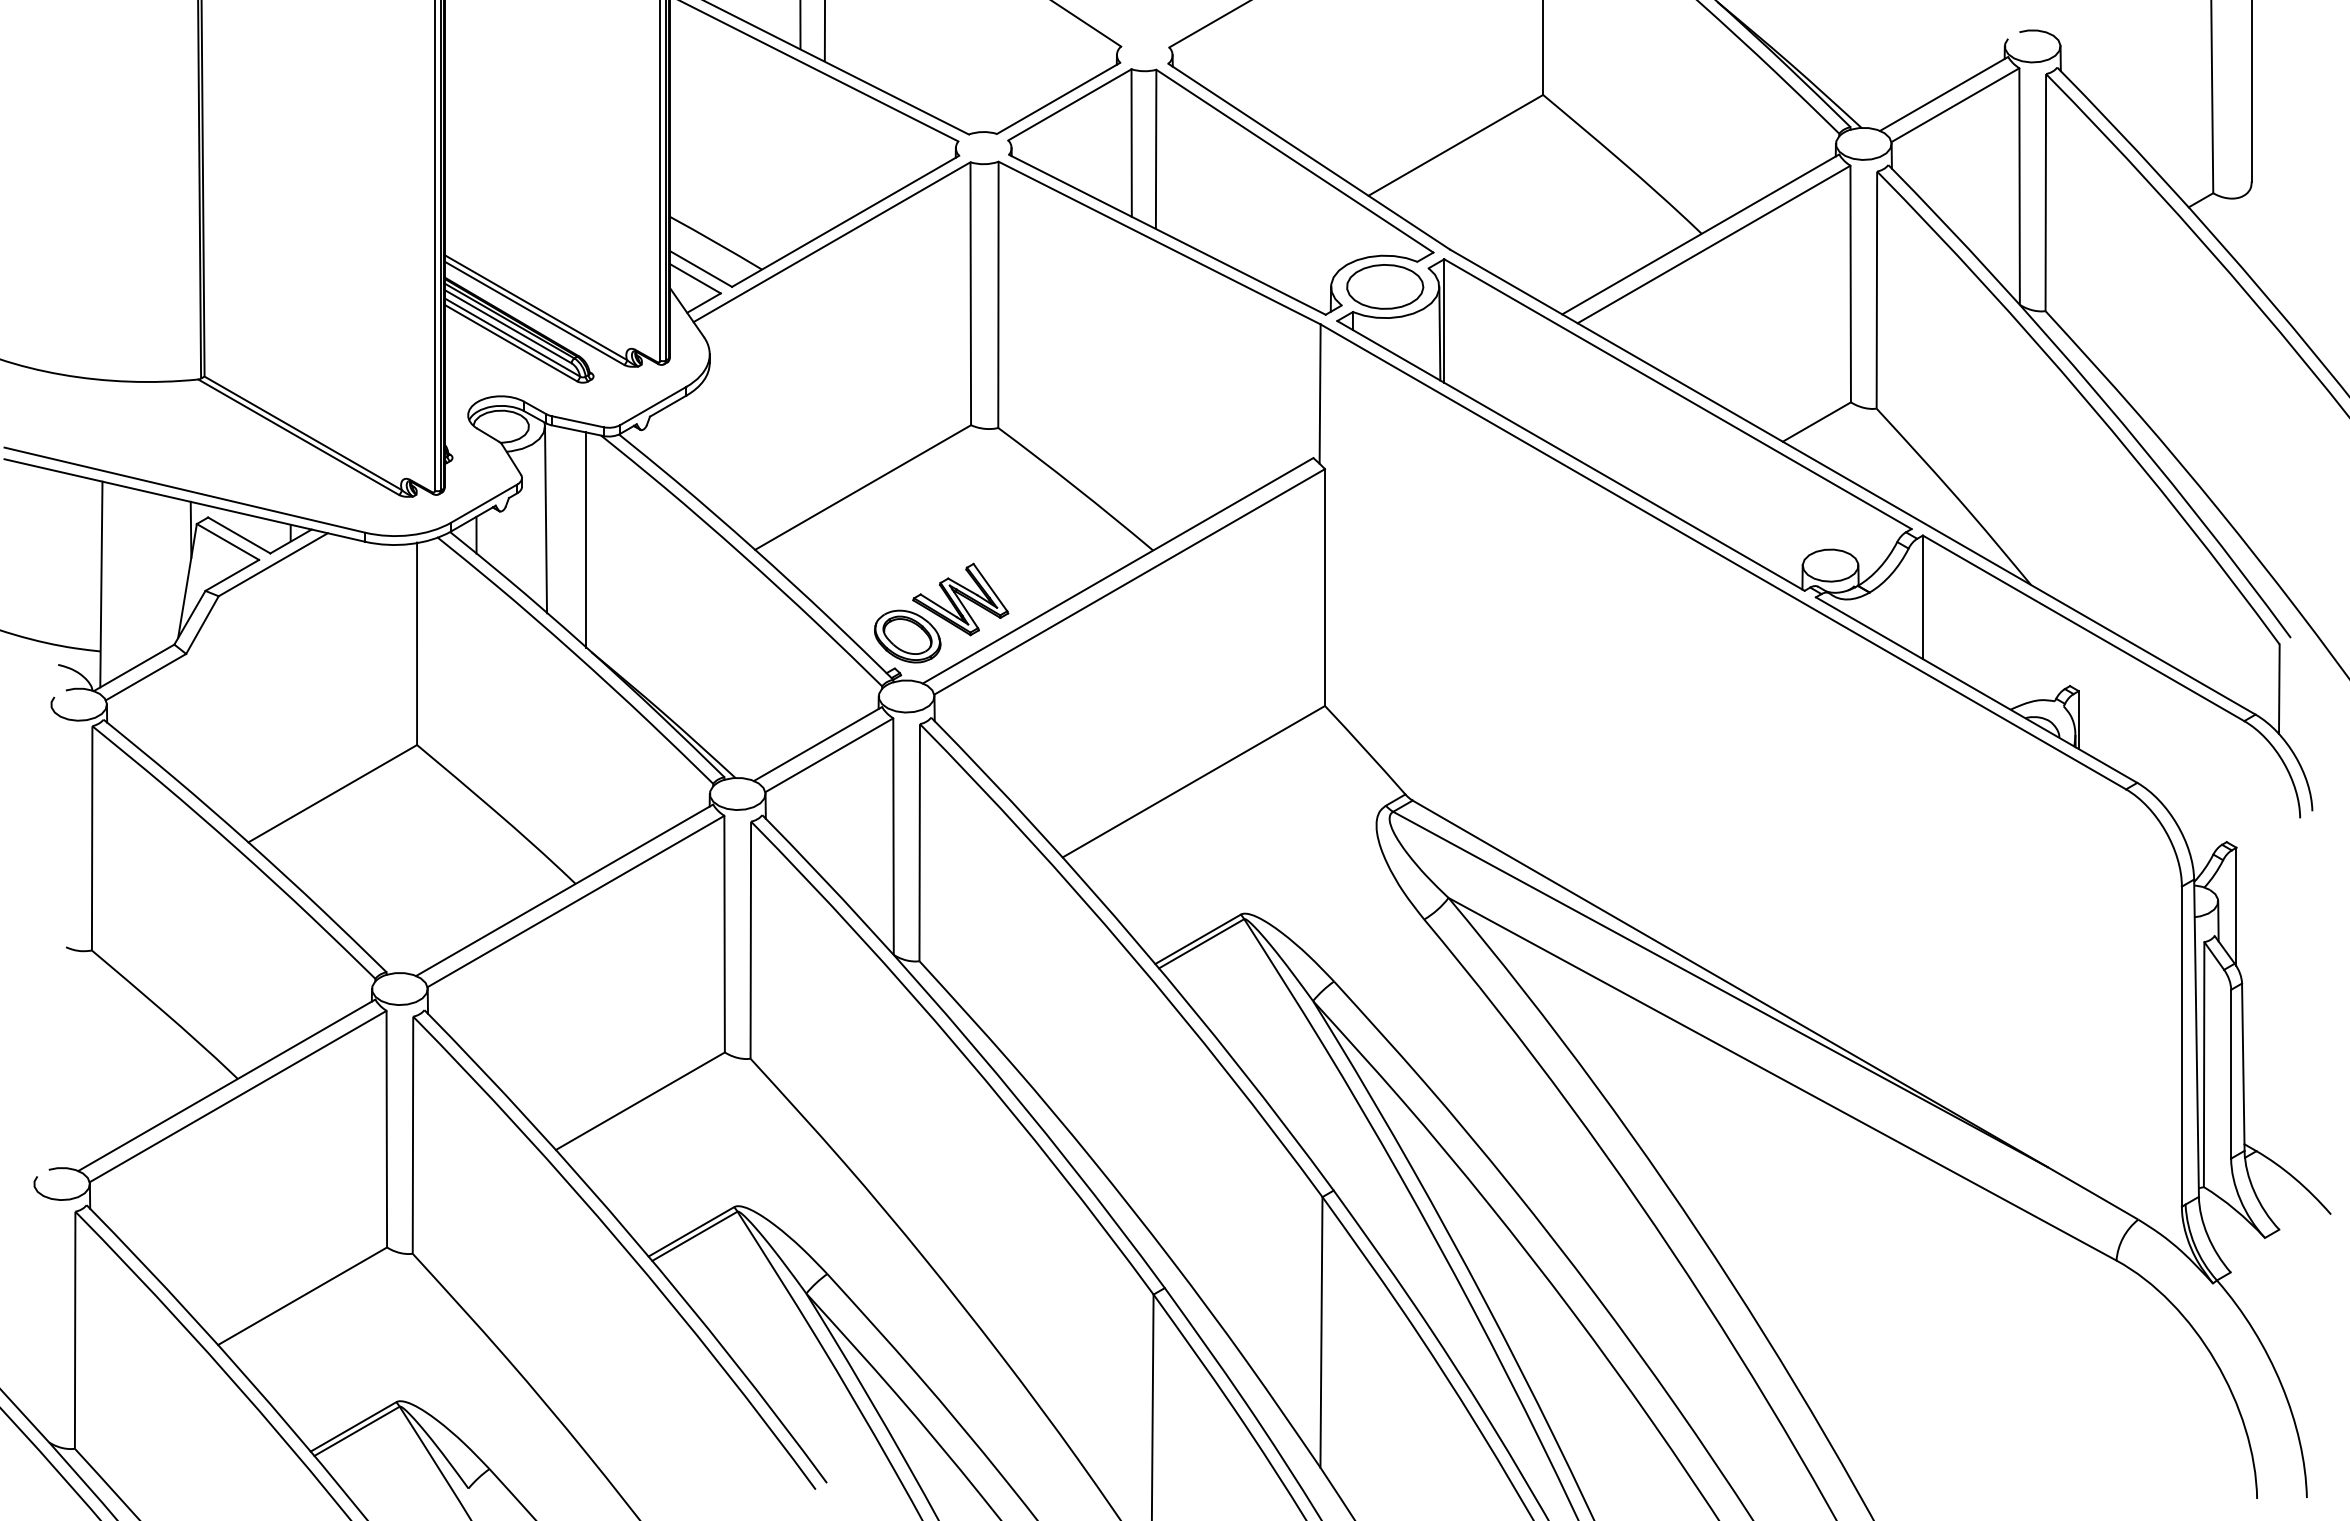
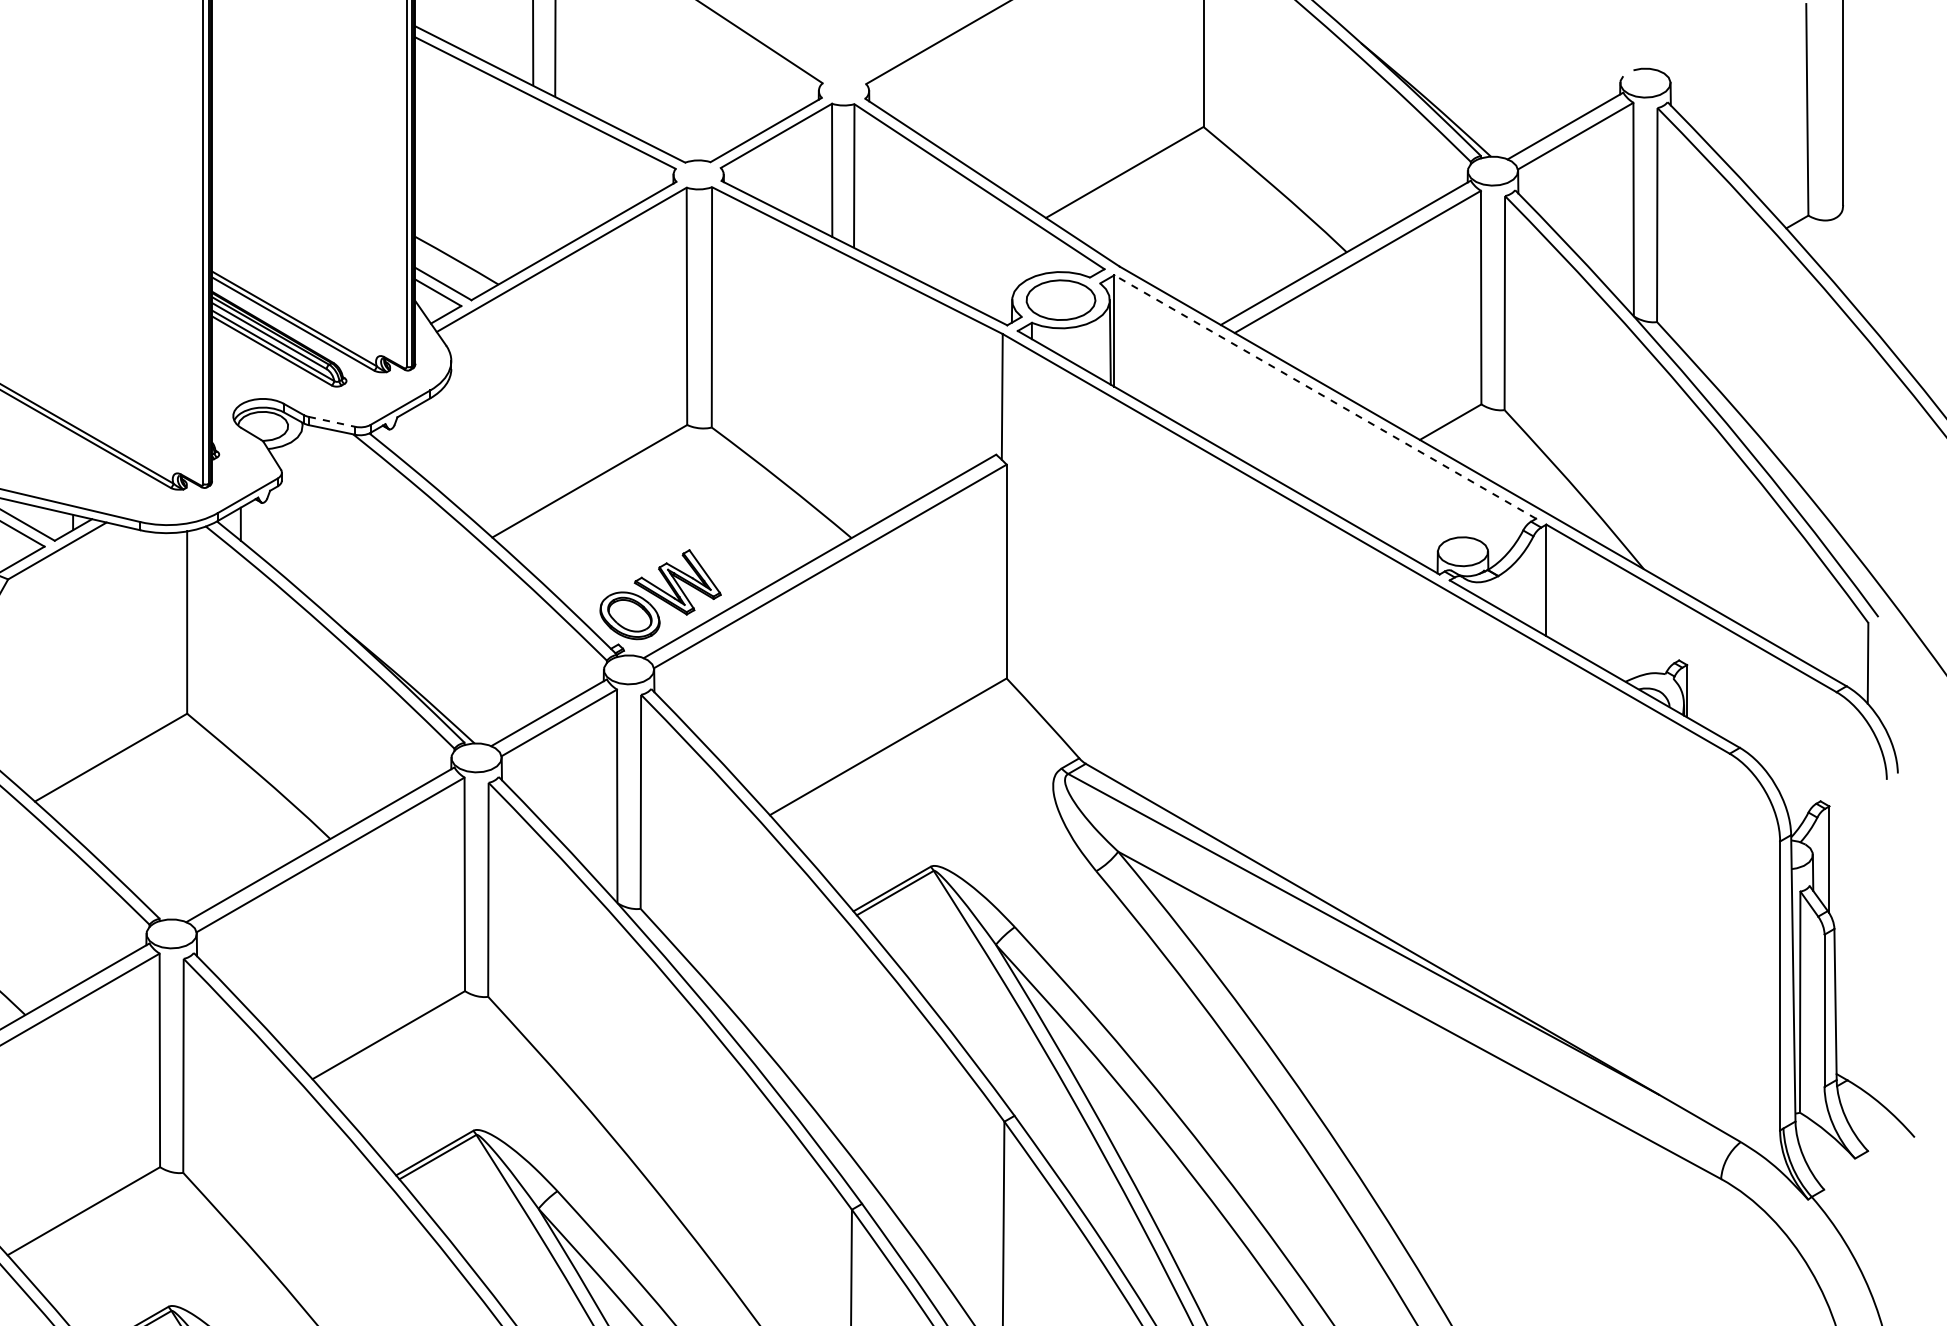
line: (1677, 394) -> (1324, 397), solid -> dashed
line: (578, 421) -> (332, 421), solid -> dashed
line: (546, 519) -> (304, 510), removed
line: (585, 539) -> (339, 528), removed

